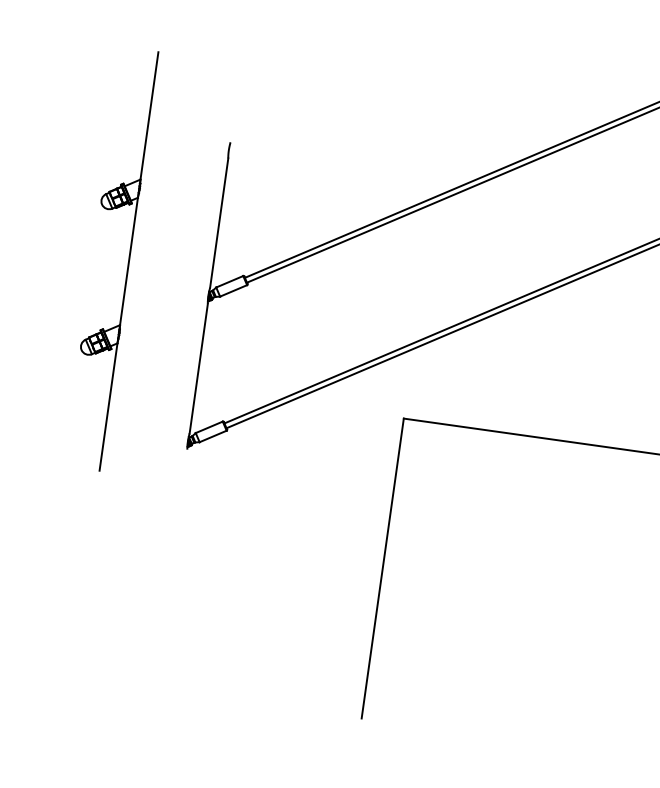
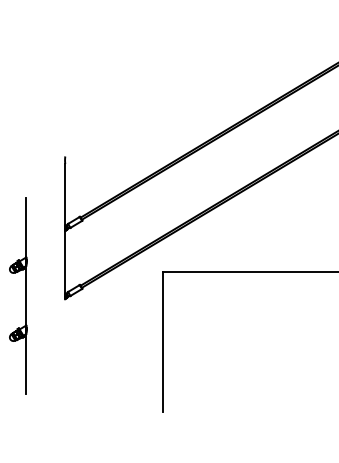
part: (127, 260) -> (25, 295), moved

